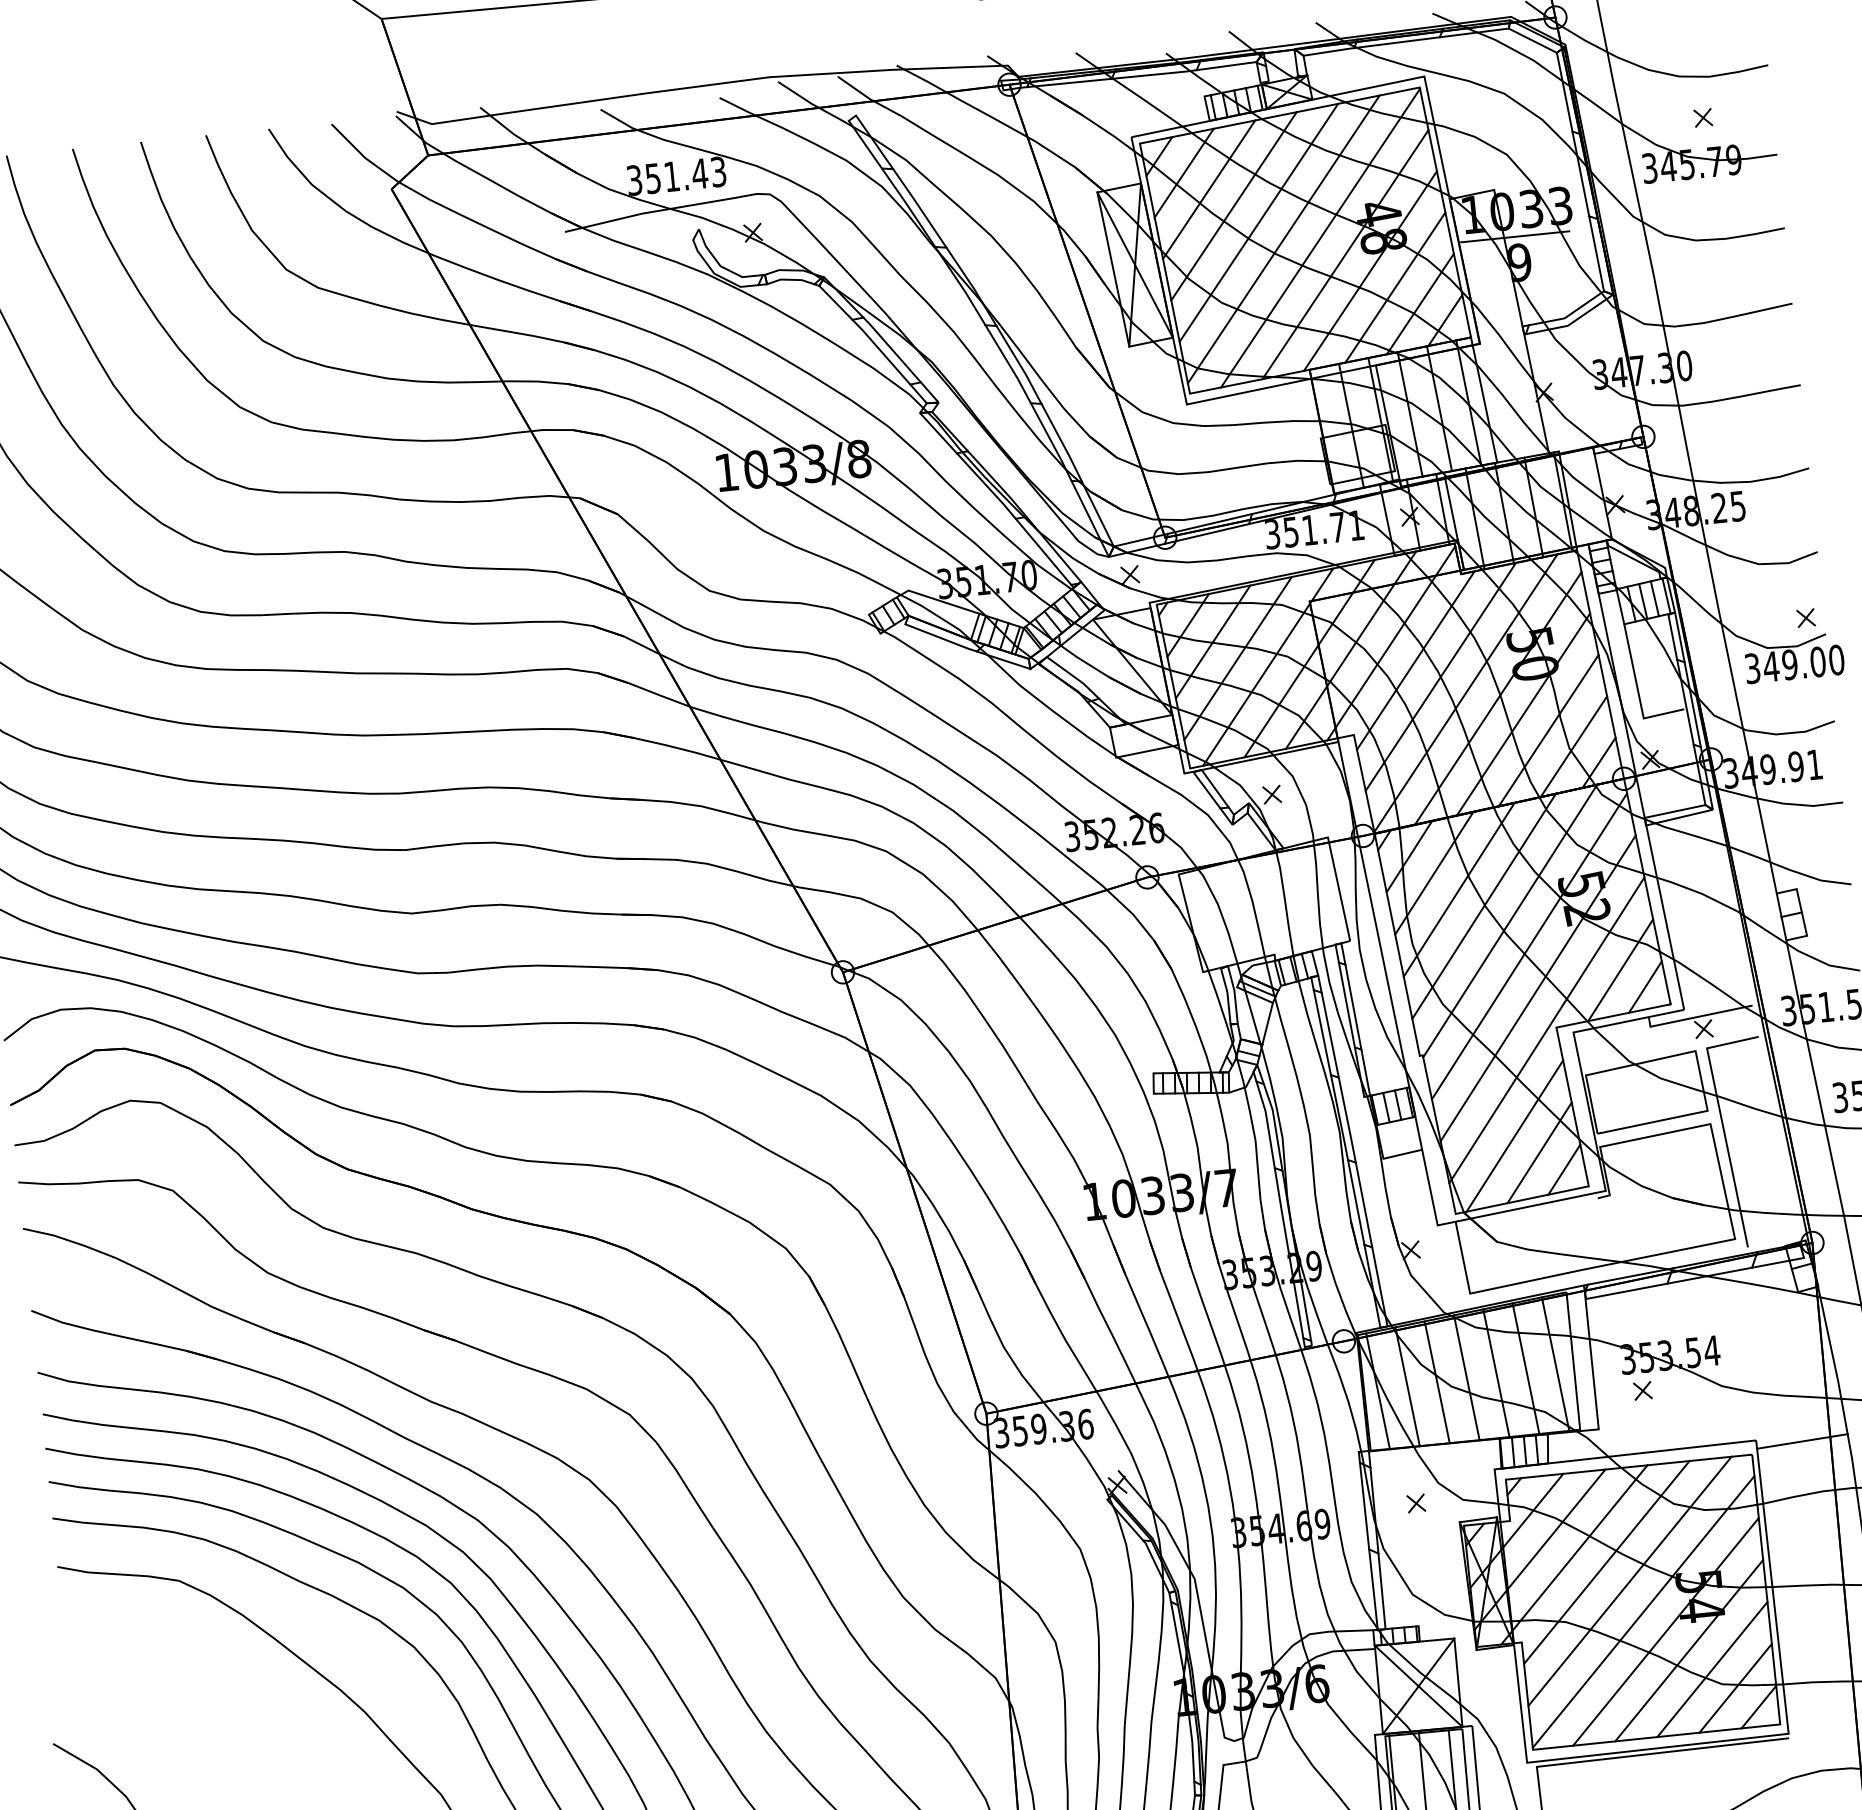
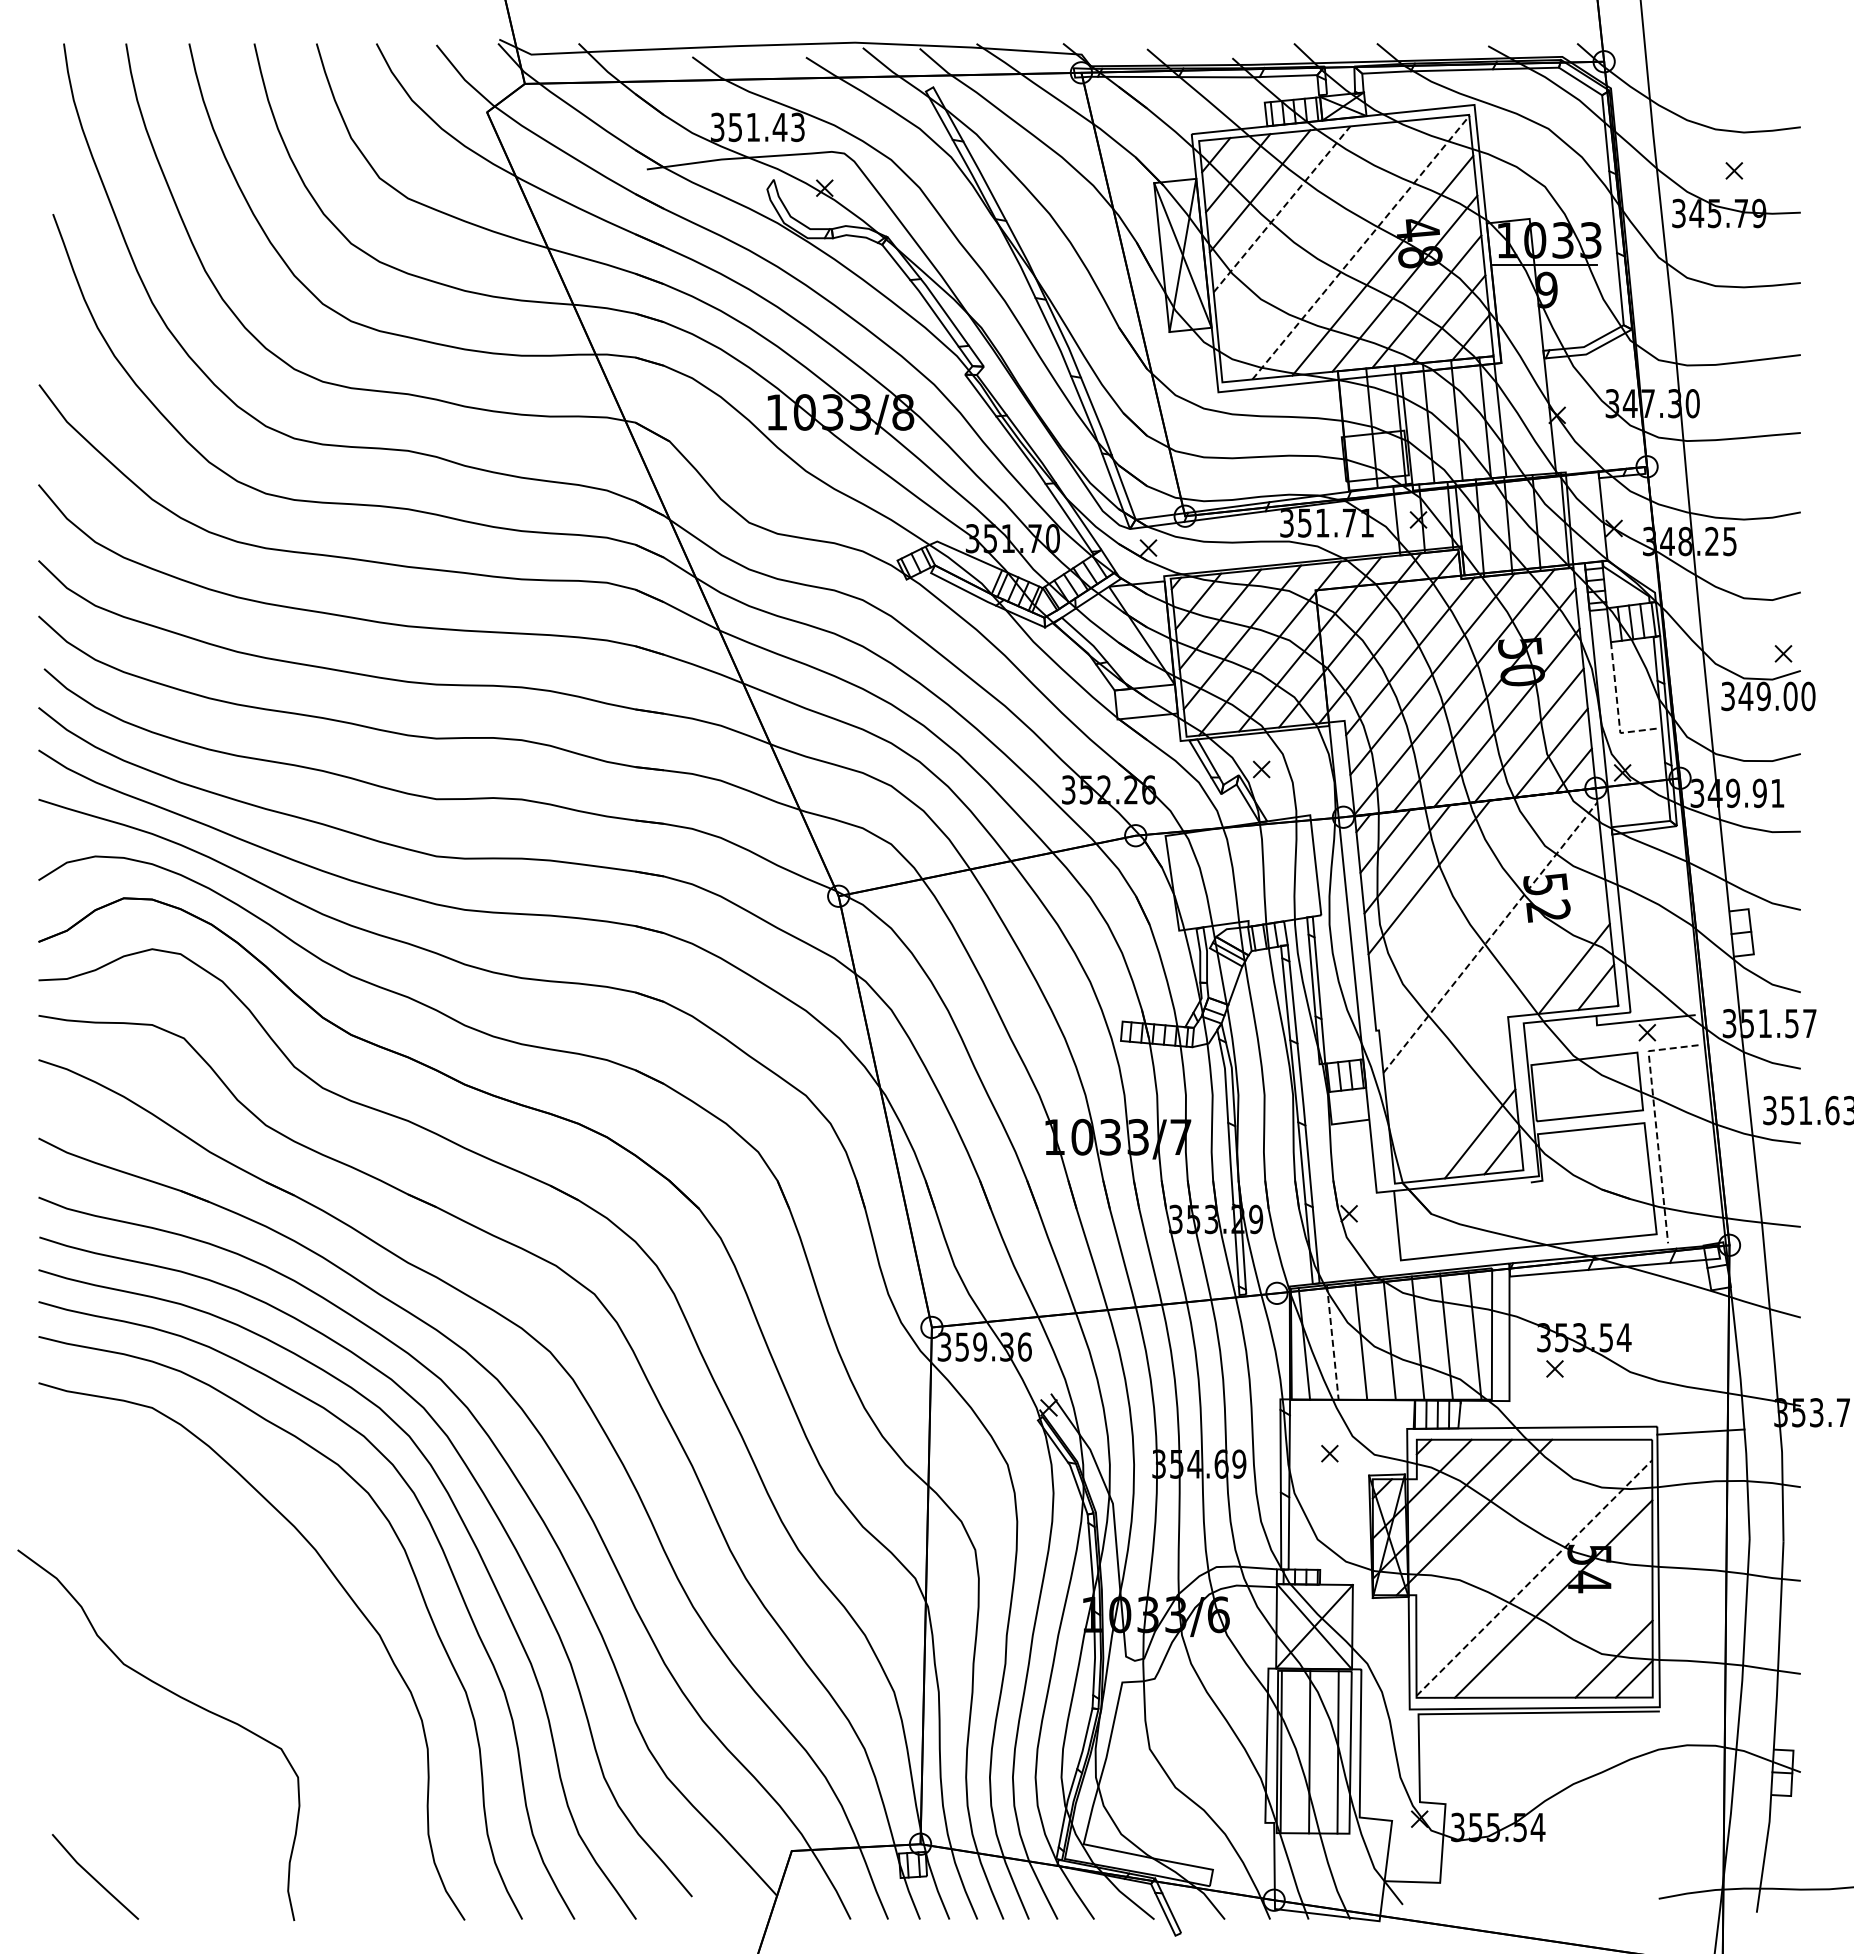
line: (1234, 205) -> (1282, 208), solid -> dashed
line: (1258, 222) -> (1303, 227), removed
line: (1320, 237) -> (1360, 247), solid -> dashed
line: (1283, 239) -> (1325, 245), removed
line: (1638, 693) -> (1617, 708), solid -> dashed
line: (1484, 905) -> (1451, 894), removed
line: (1510, 920) -> (1474, 911), removed
line: (1529, 946) -> (1490, 937), solid -> dashed
line: (1538, 987) -> (1494, 977), removed
line: (1546, 1030) -> (1498, 1018), removed
line: (1721, 1121) -> (1655, 1121), solid -> dashed
line: (1515, 1135) -> (1458, 1115), removed
line: (1407, 1386) -> (1332, 1342), solid -> dashed
line: (1606, 1562) -> (1504, 1527), removed
line: (1630, 1581) -> (1524, 1547), removed
line: (1643, 1612) -> (1534, 1578), solid -> dashed
line: (1688, 1650) -> (1573, 1618), removed
line: (1711, 1668) -> (1593, 1638), removed

